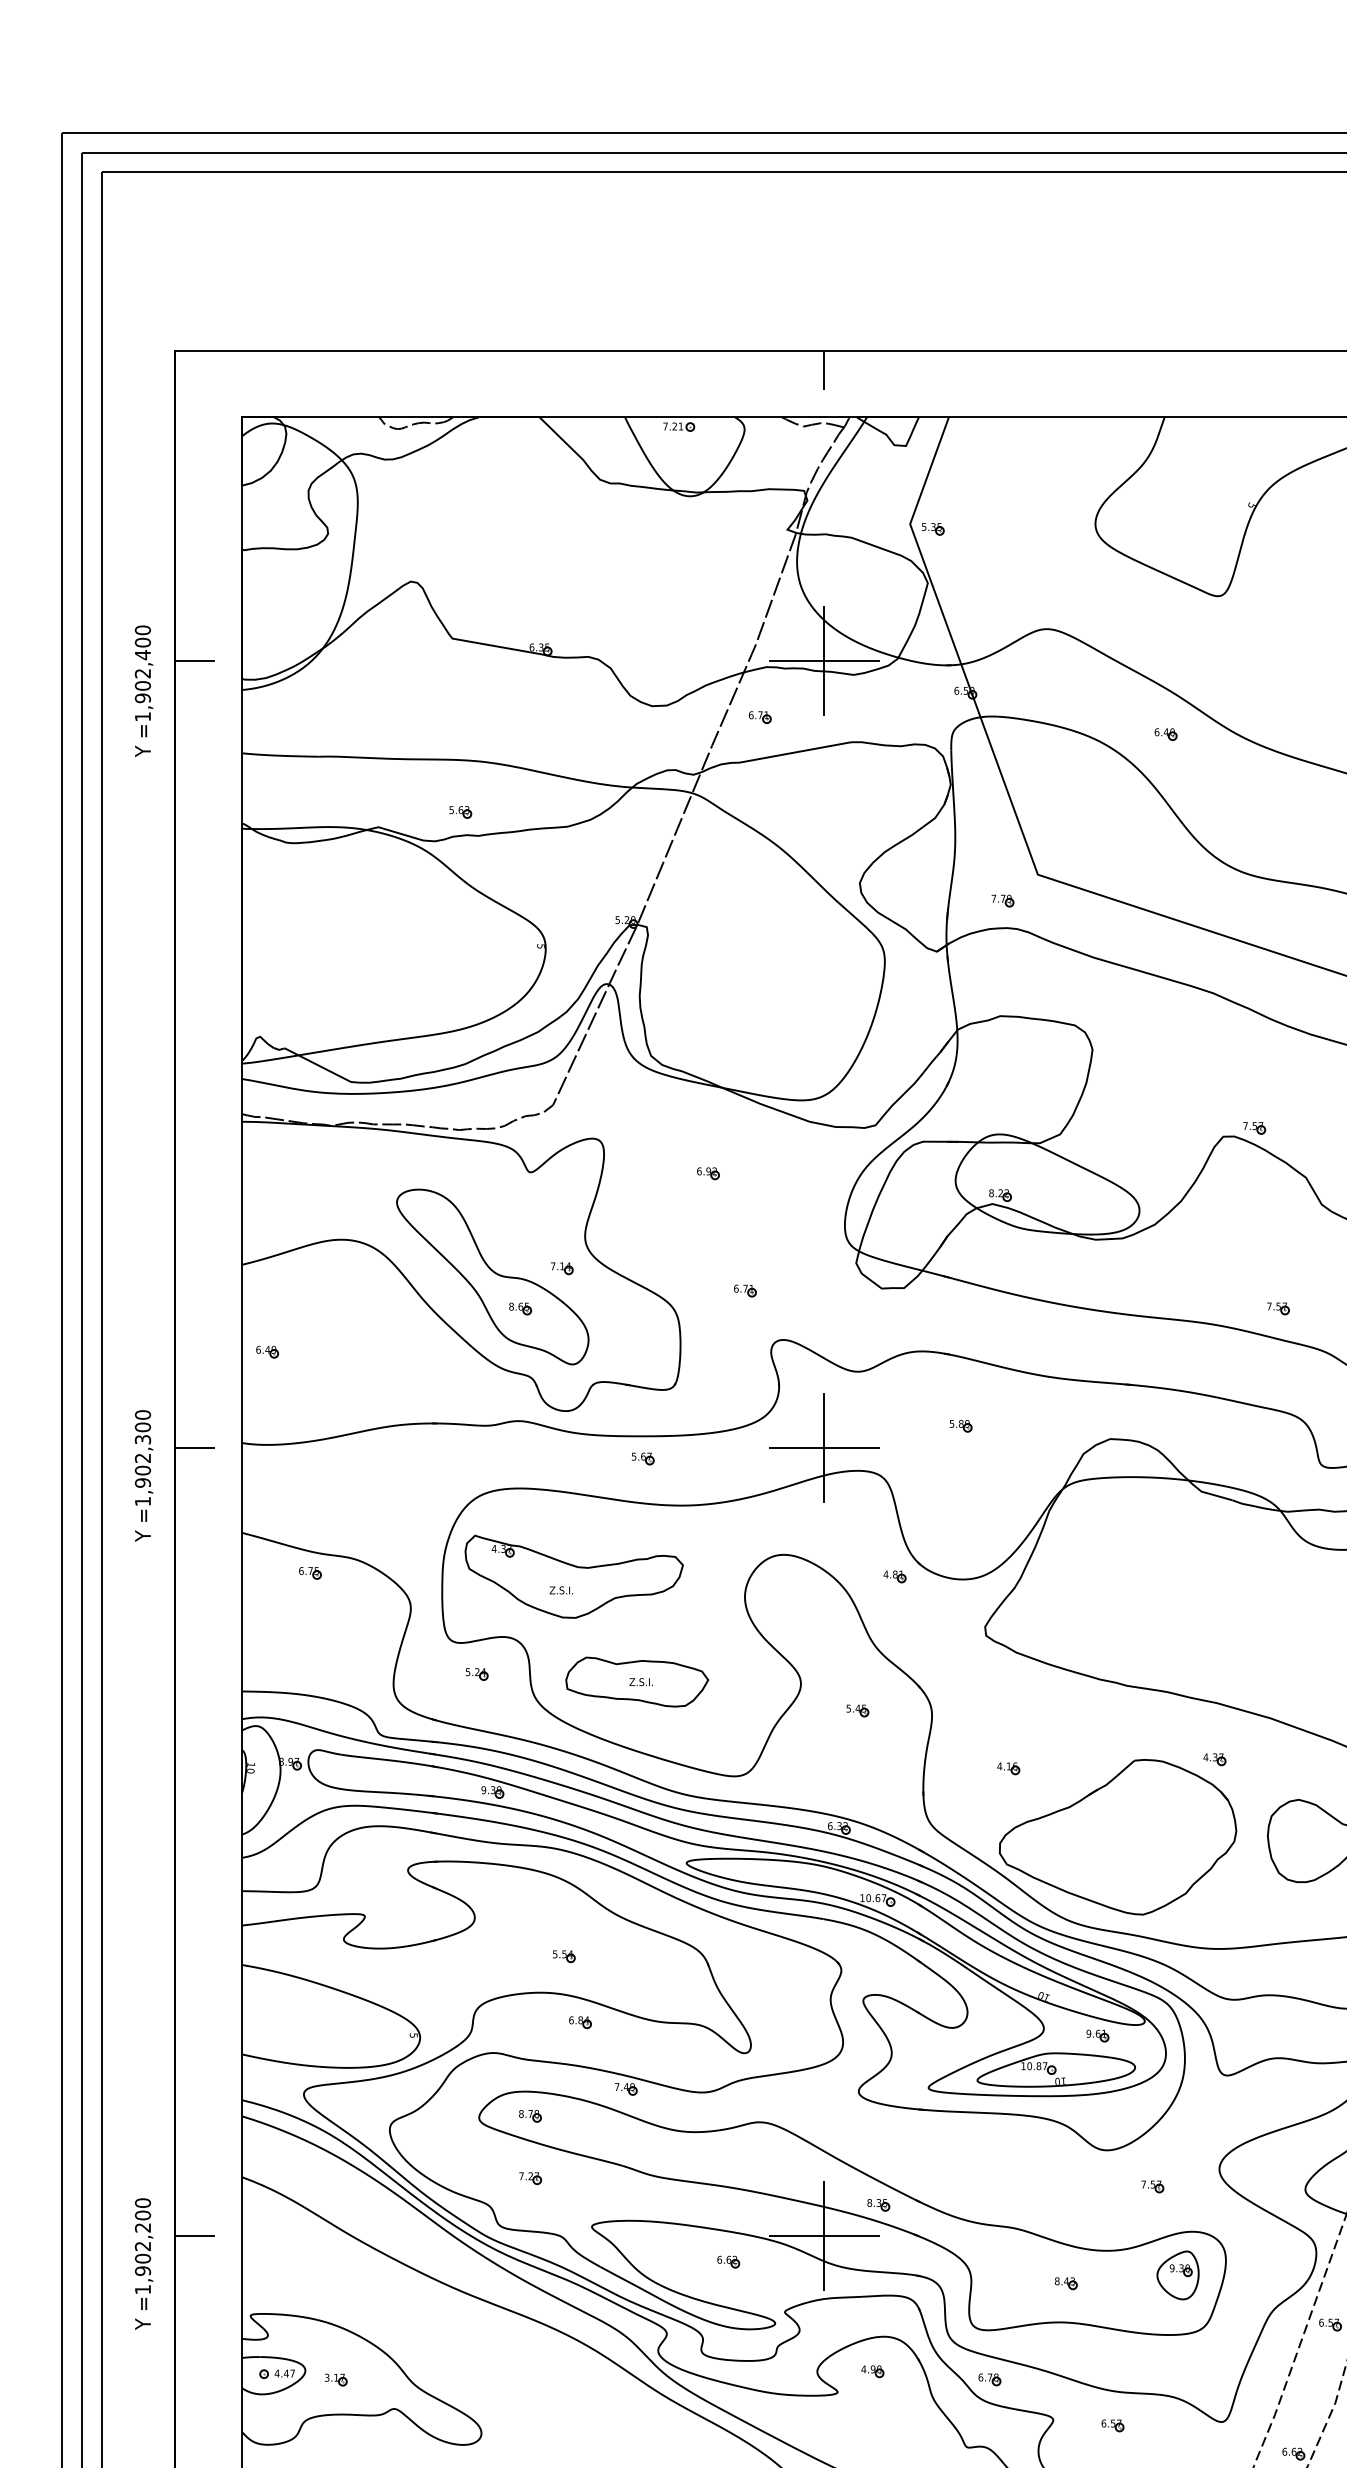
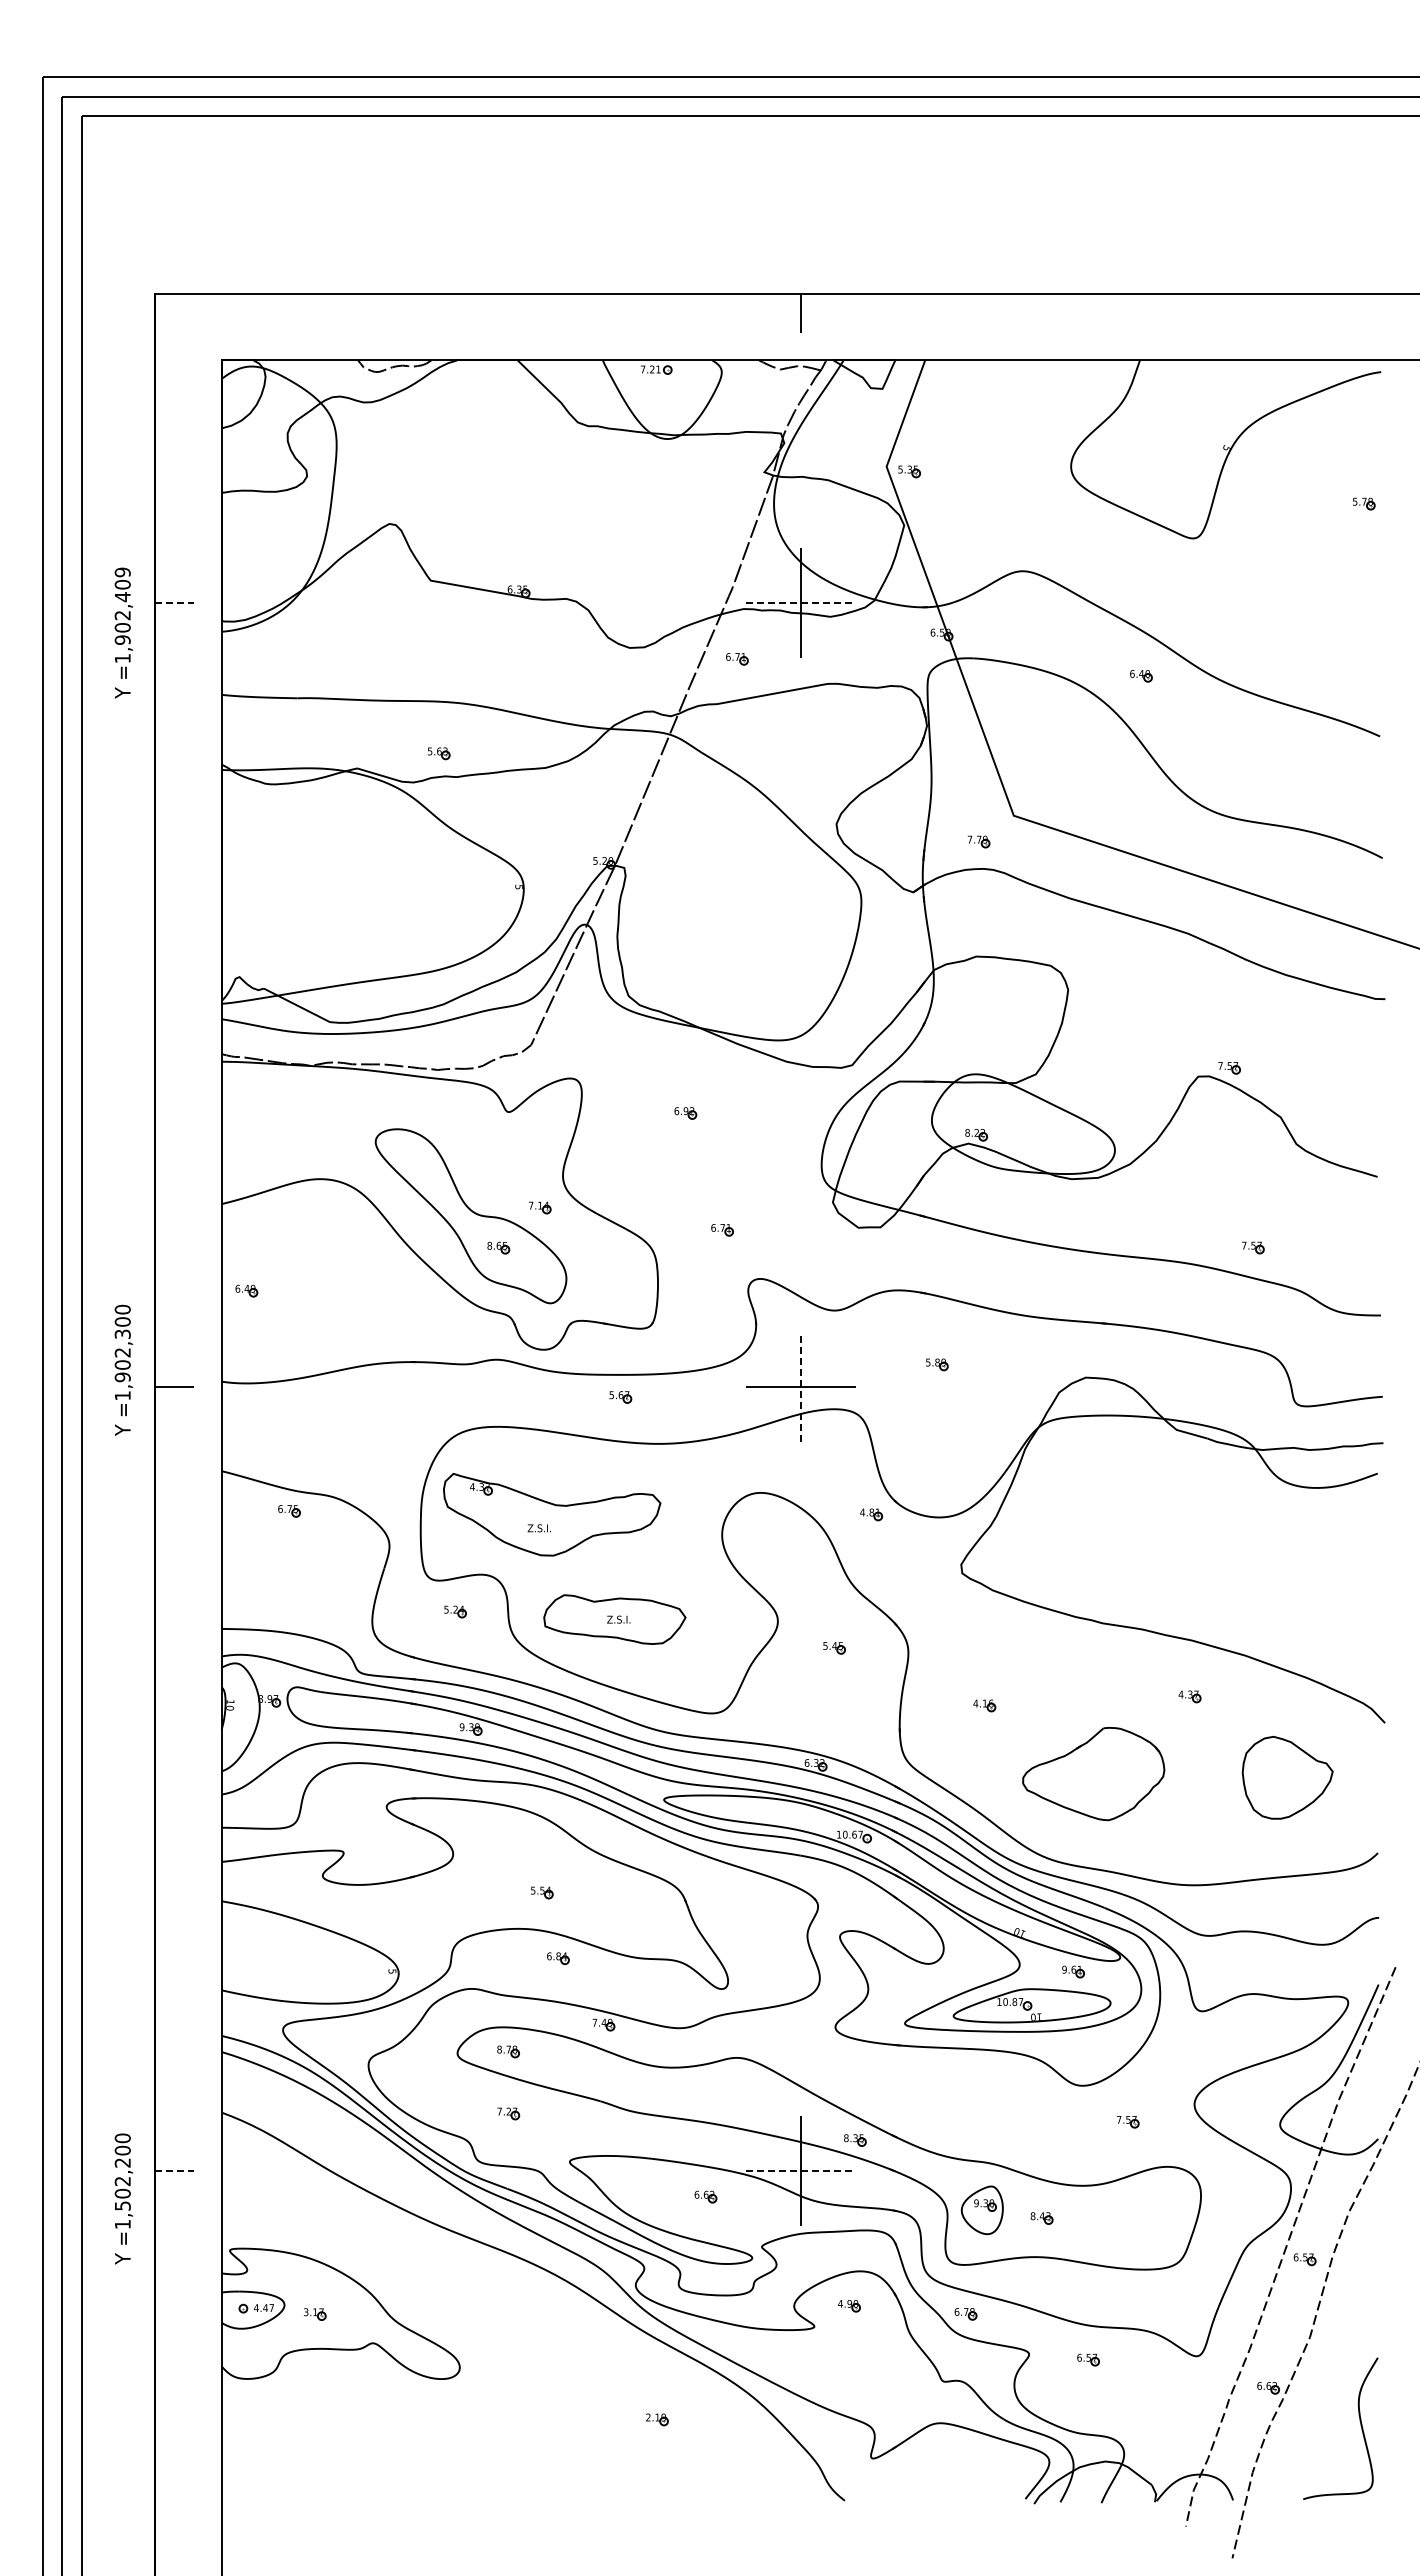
text: (142, 630) -> (122, 572), =1,902,400 -> =1,902,409
line: (194, 660) -> (174, 602), solid -> dashed
line: (824, 660) -> (801, 602), solid -> dashed
line: (824, 1447) -> (801, 1386), solid -> dashed
text: (143, 1475) -> (123, 1369), moved
part: (1117, 1836) -> (1093, 1773), size x0.6
line: (194, 2235) -> (174, 2170), solid -> dashed
line: (824, 2235) -> (801, 2170), solid -> dashed
text: (142, 2270) -> (122, 2205), =1,902,200 -> =1,502,200
part: (1177, 2275) -> (981, 2210), moved

